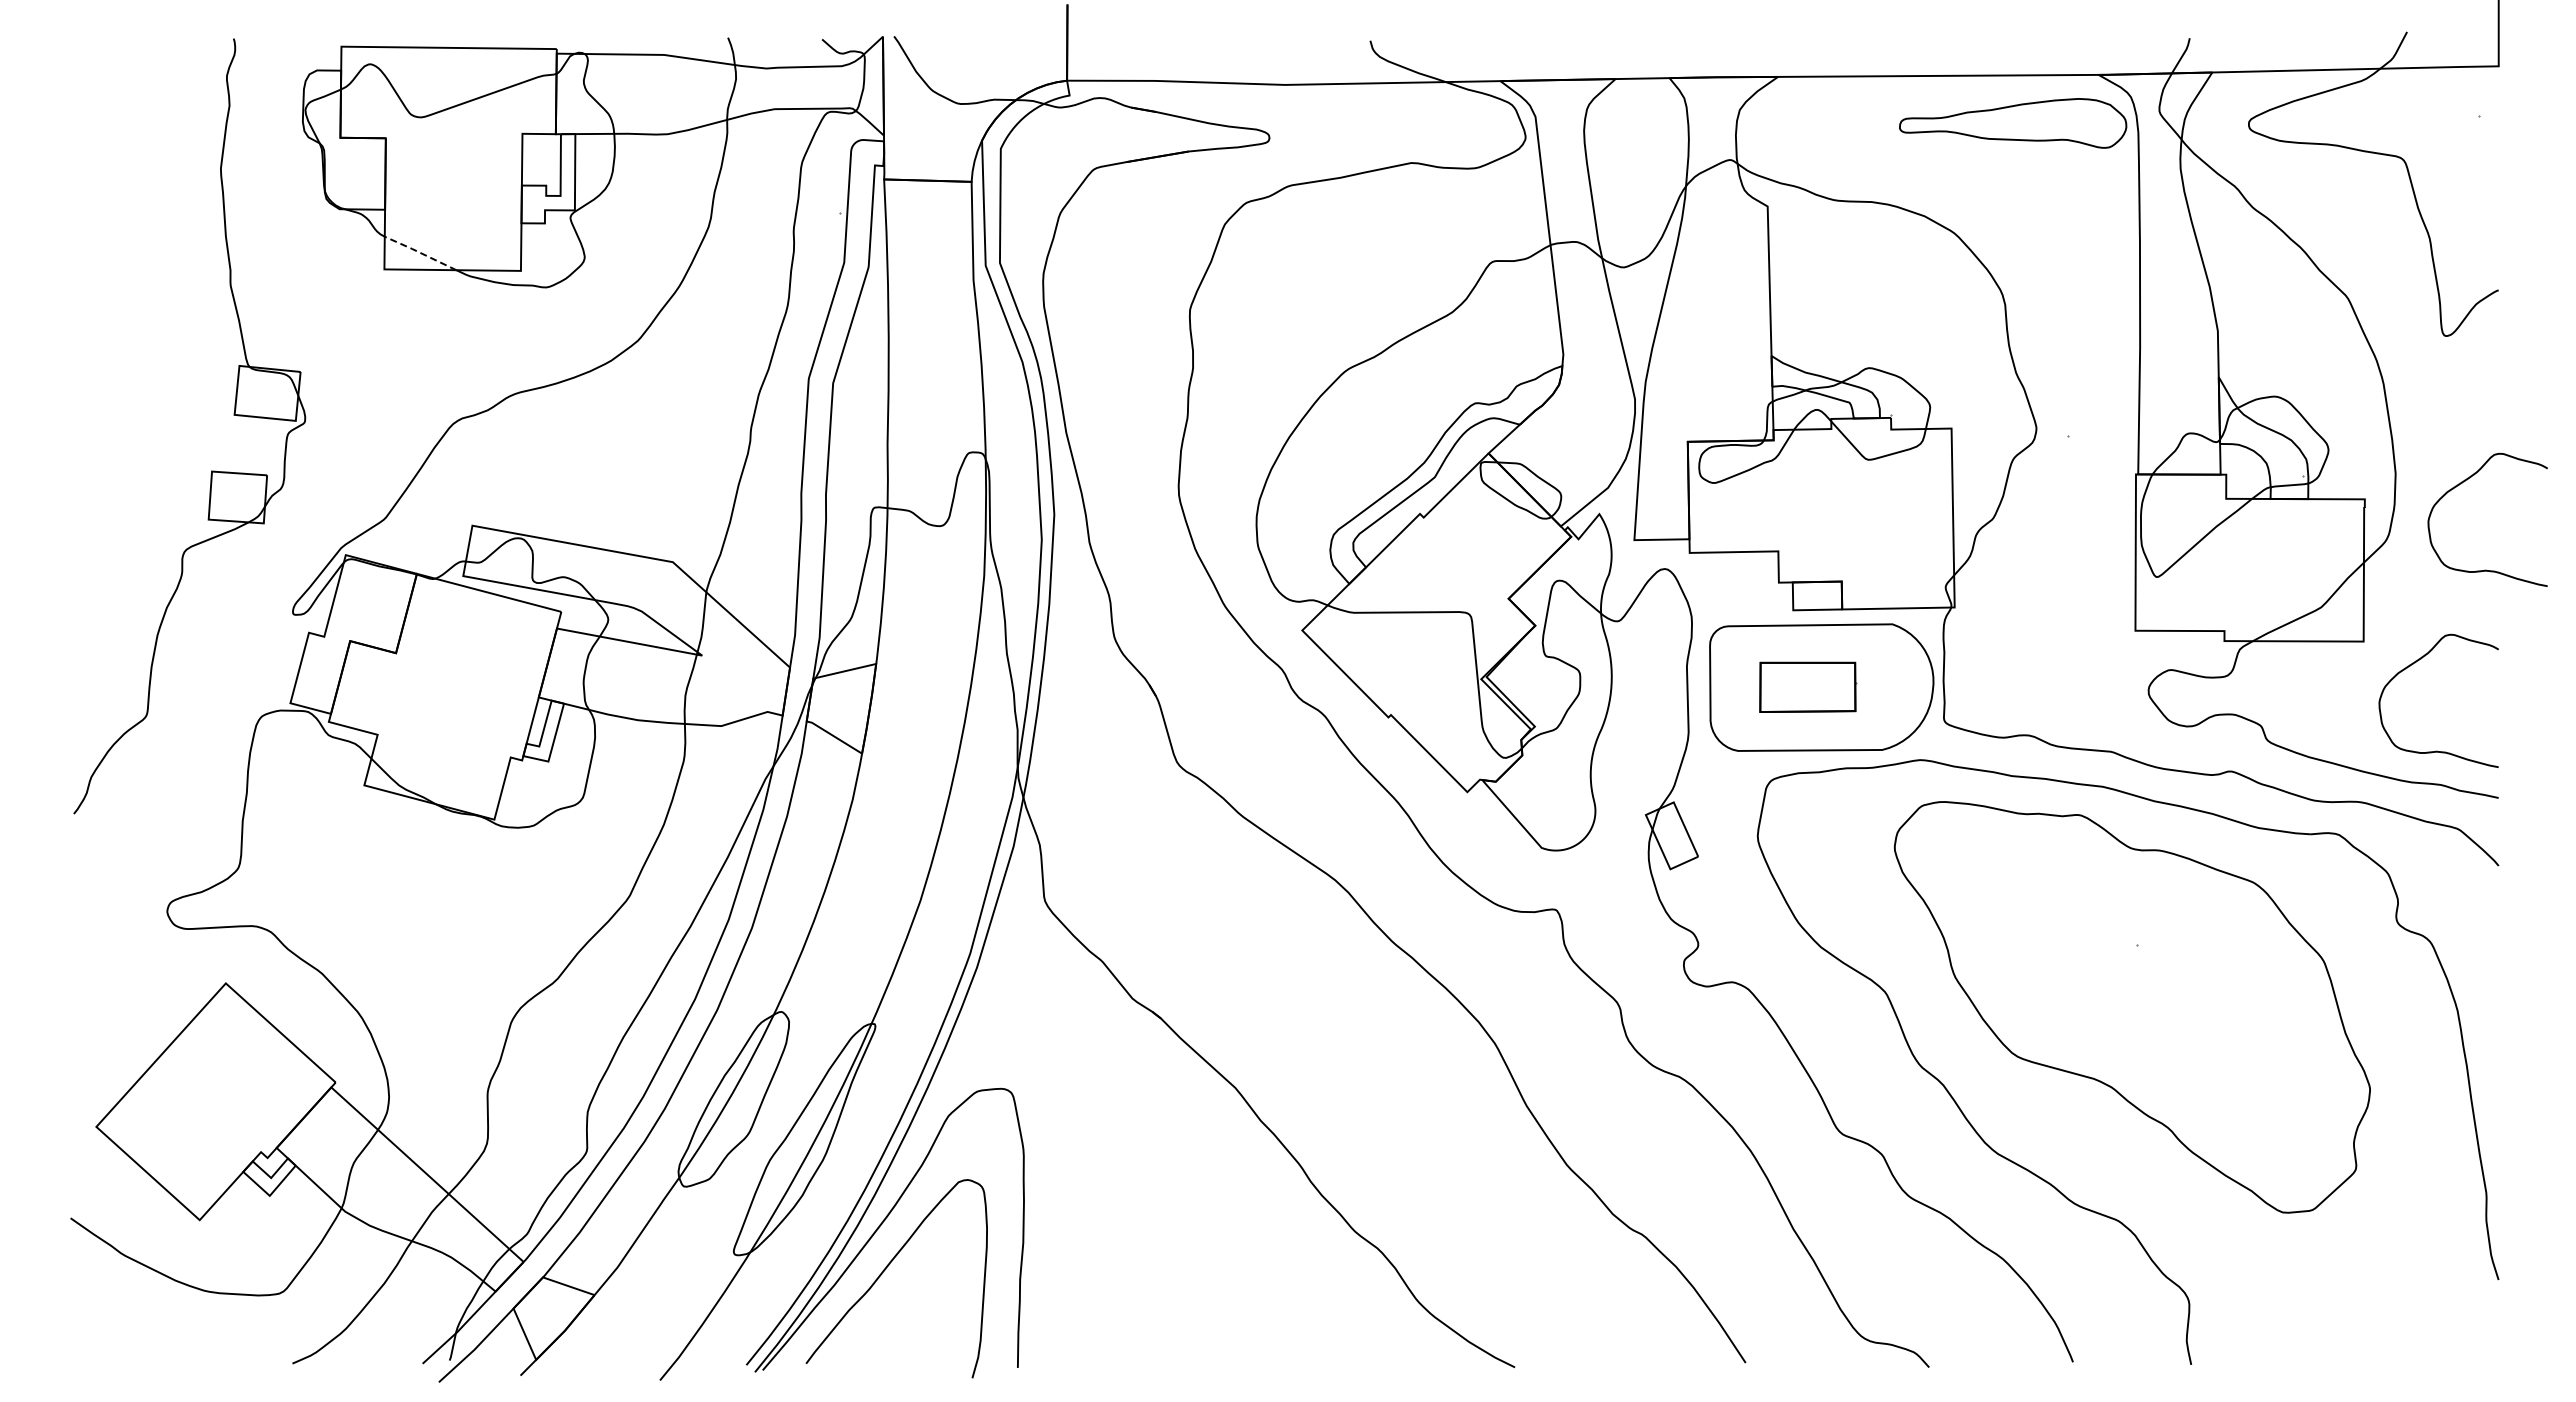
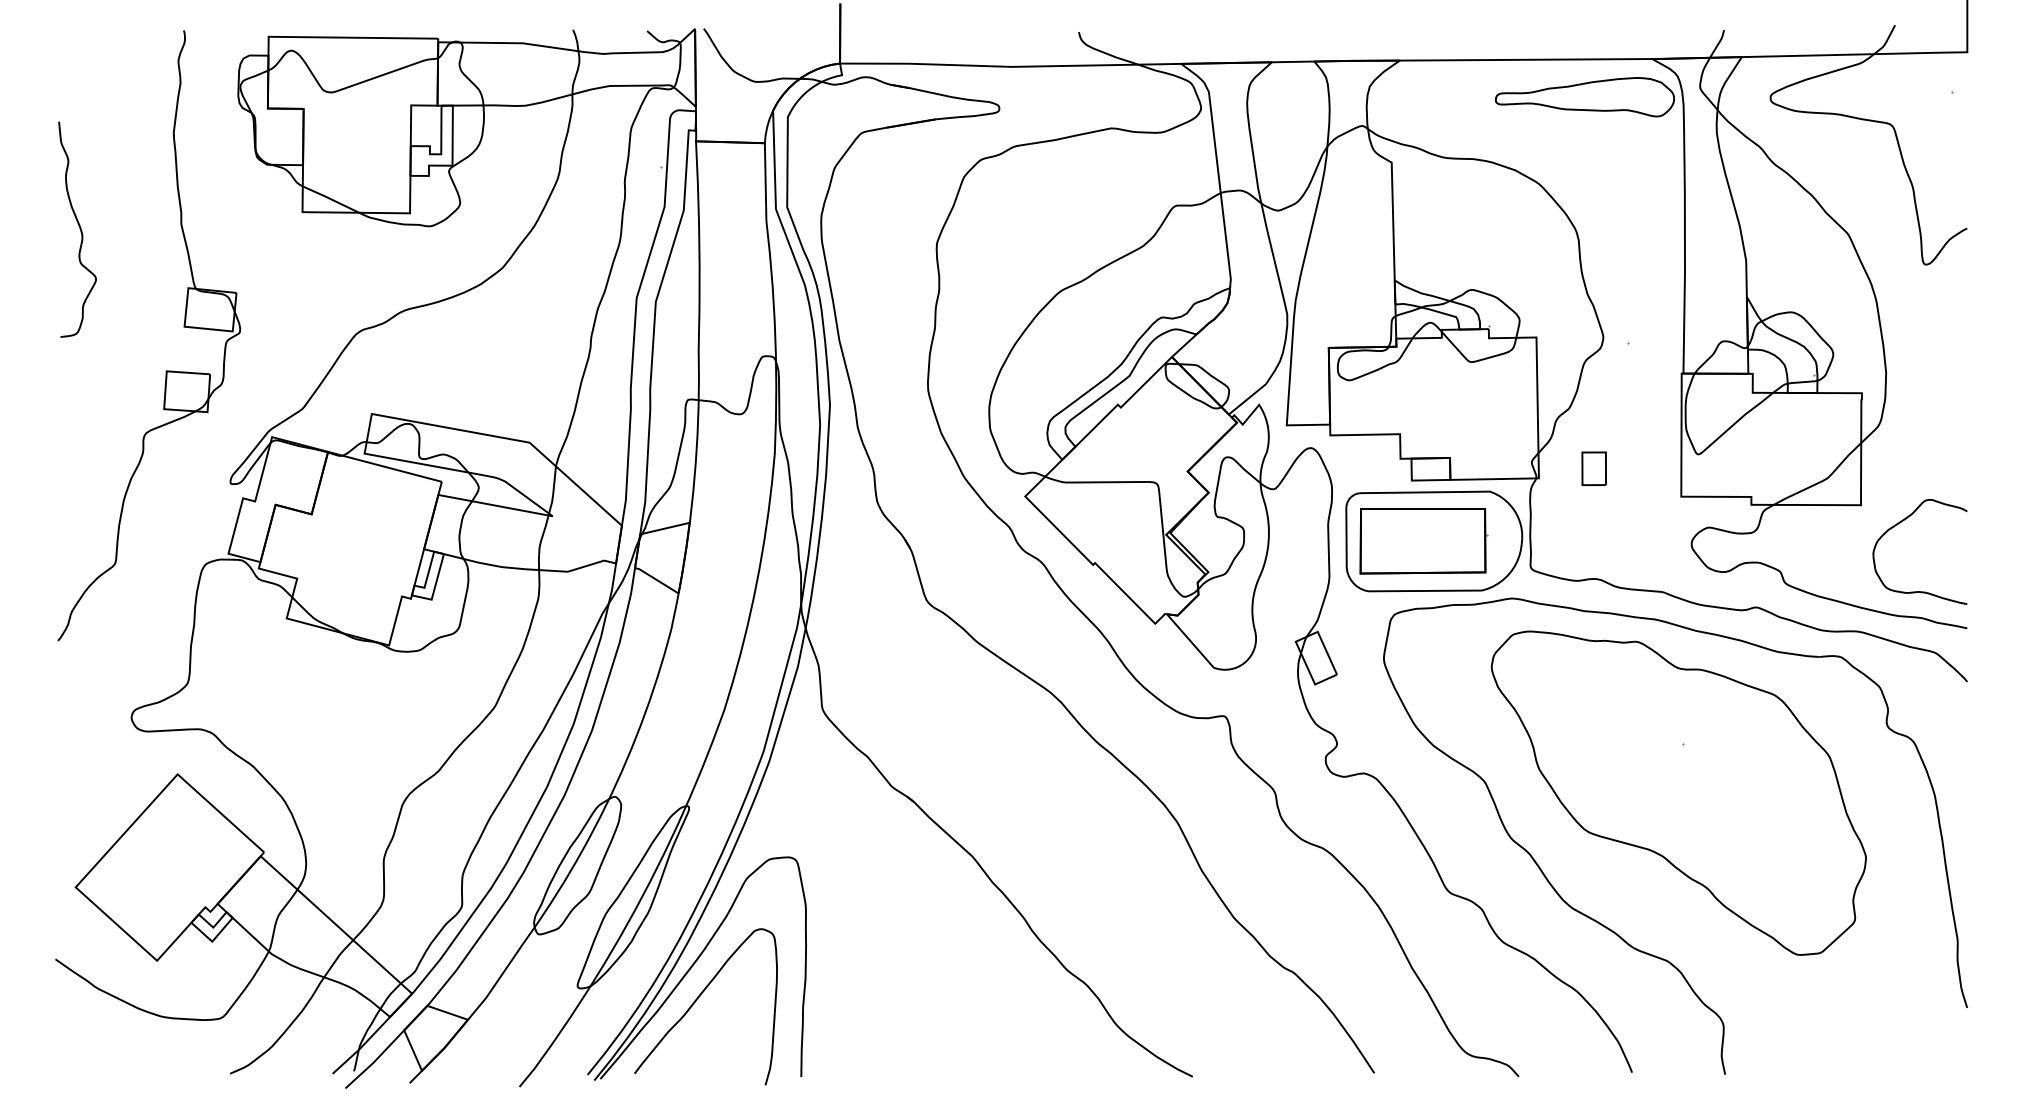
line: (420, 252) -> (330, 198), dashed -> solid
curve: (101, 290) -> (79, 228), added
curve: (2464, 482) -> (1940, 379), removed
part: (2024, 594) -> (1593, 468), added
part: (1808, 687) -> (1423, 541), size x1.67

